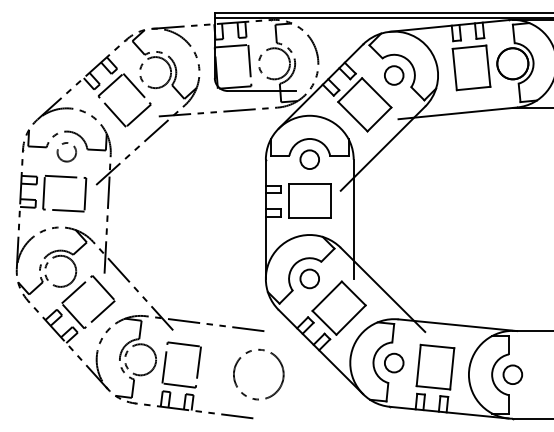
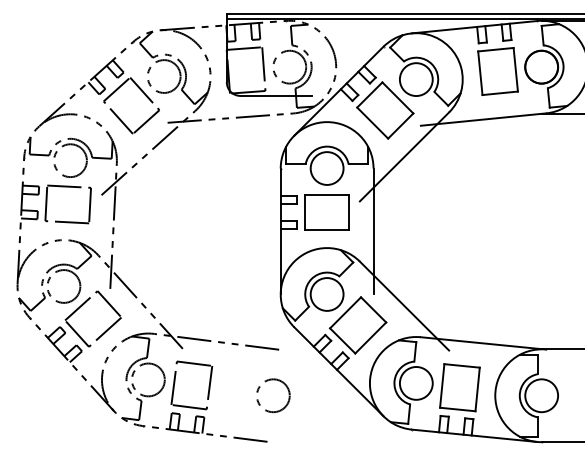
circle: (393, 75) -> (415, 79), size x1.67
circle: (66, 152) -> (70, 160), size x1.67
circle: (309, 159) -> (326, 168), size x1.67
circle: (309, 278) -> (326, 294), size x1.67
circle: (393, 362) -> (415, 382), size x1.67
circle: (259, 374) -> (273, 395), size x0.62
circle: (512, 374) -> (541, 395), size x1.67

